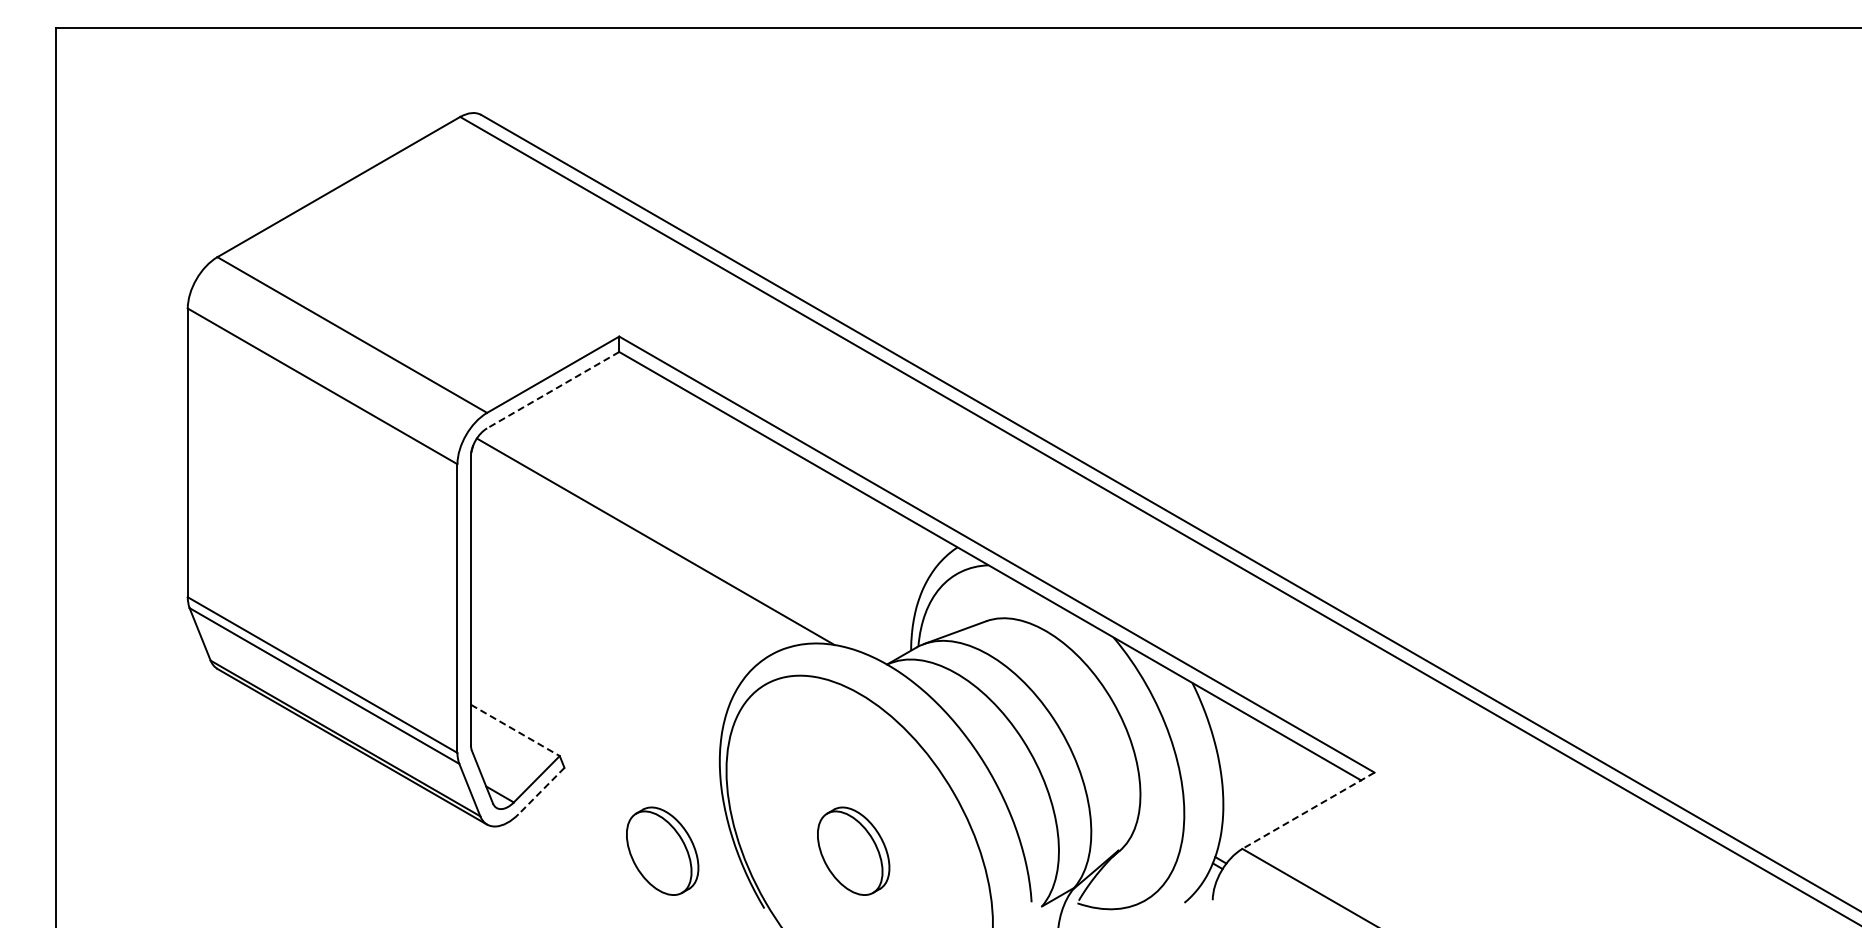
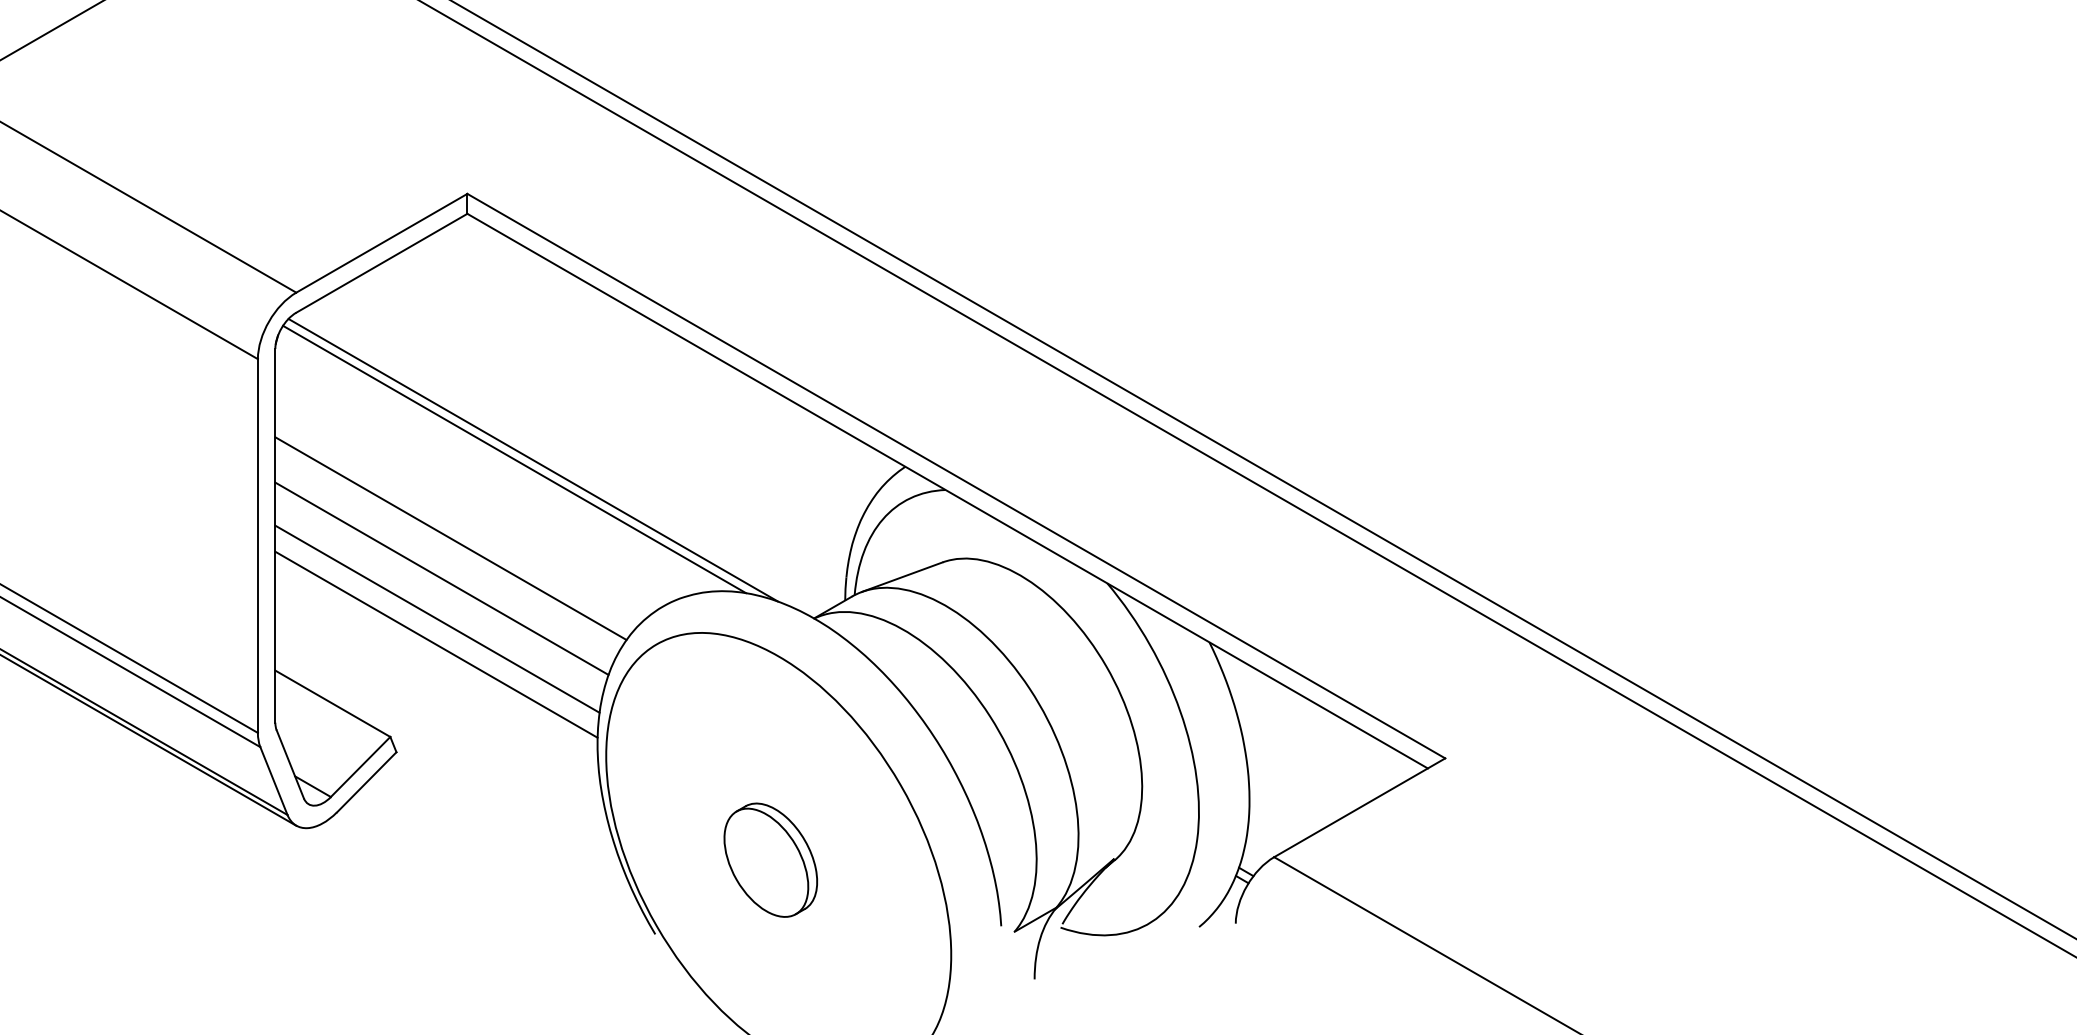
line: (552, 390) -> (380, 263), dashed -> solid
line: (670, 542) -> (533, 460), added
line: (606, 602) -> (450, 538), added
line: (599, 633) -> (441, 578), added
line: (595, 664) -> (436, 618), added
line: (594, 684) -> (435, 644), added
line: (515, 730) -> (333, 703), dashed -> solid
line: (541, 791) -> (366, 782), dashed -> solid
line: (1308, 810) -> (1359, 807), dashed -> solid
part: (662, 850) -> (523, 859), removed

